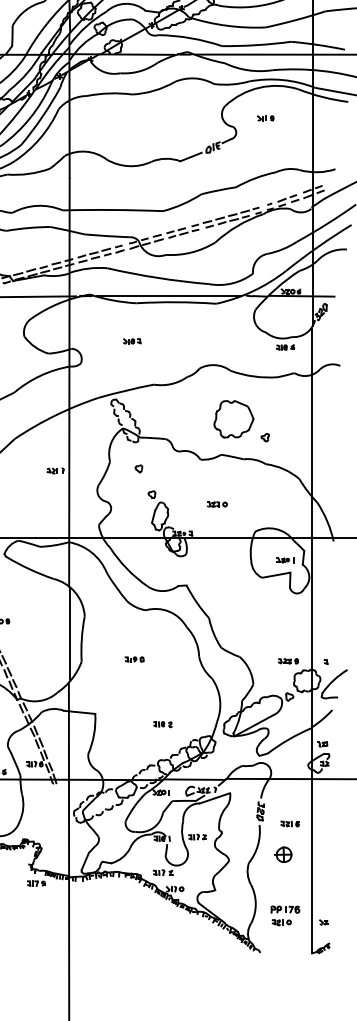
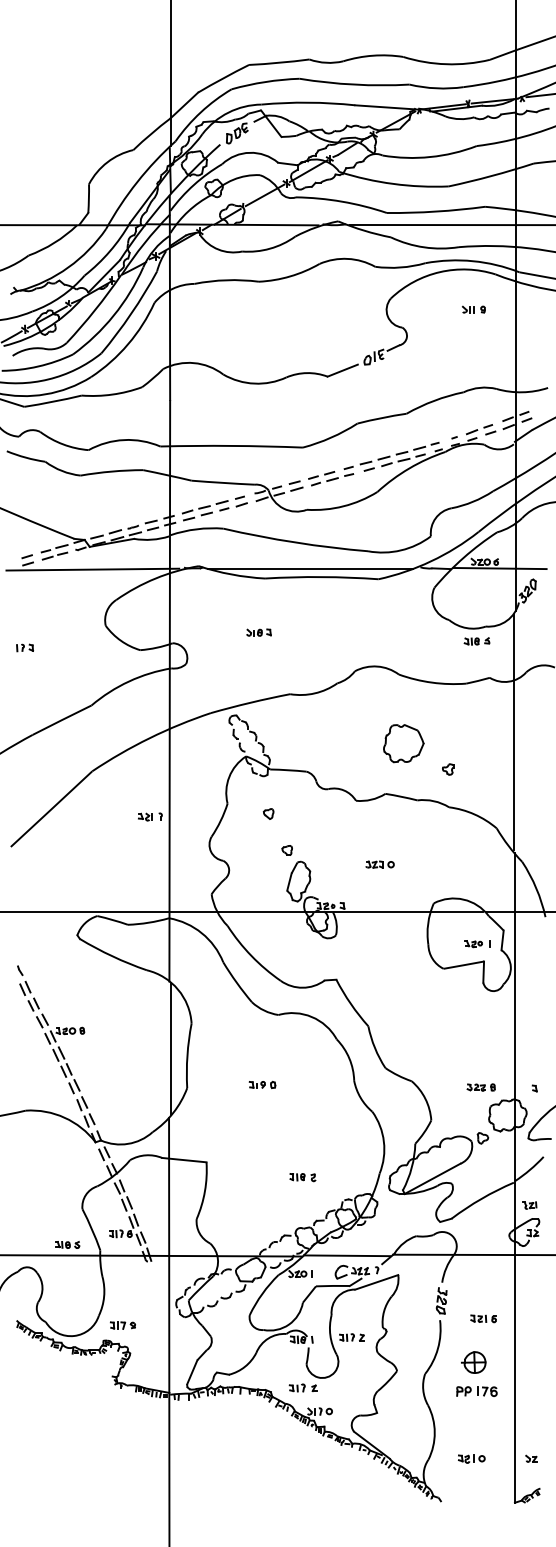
part: (265, 118) -> (473, 309), moved
part: (233, 419) -> (403, 743), size x0.71
part: (36, 883) -> (122, 1325), moved
part: (285, 909) -> (476, 1391), moved

